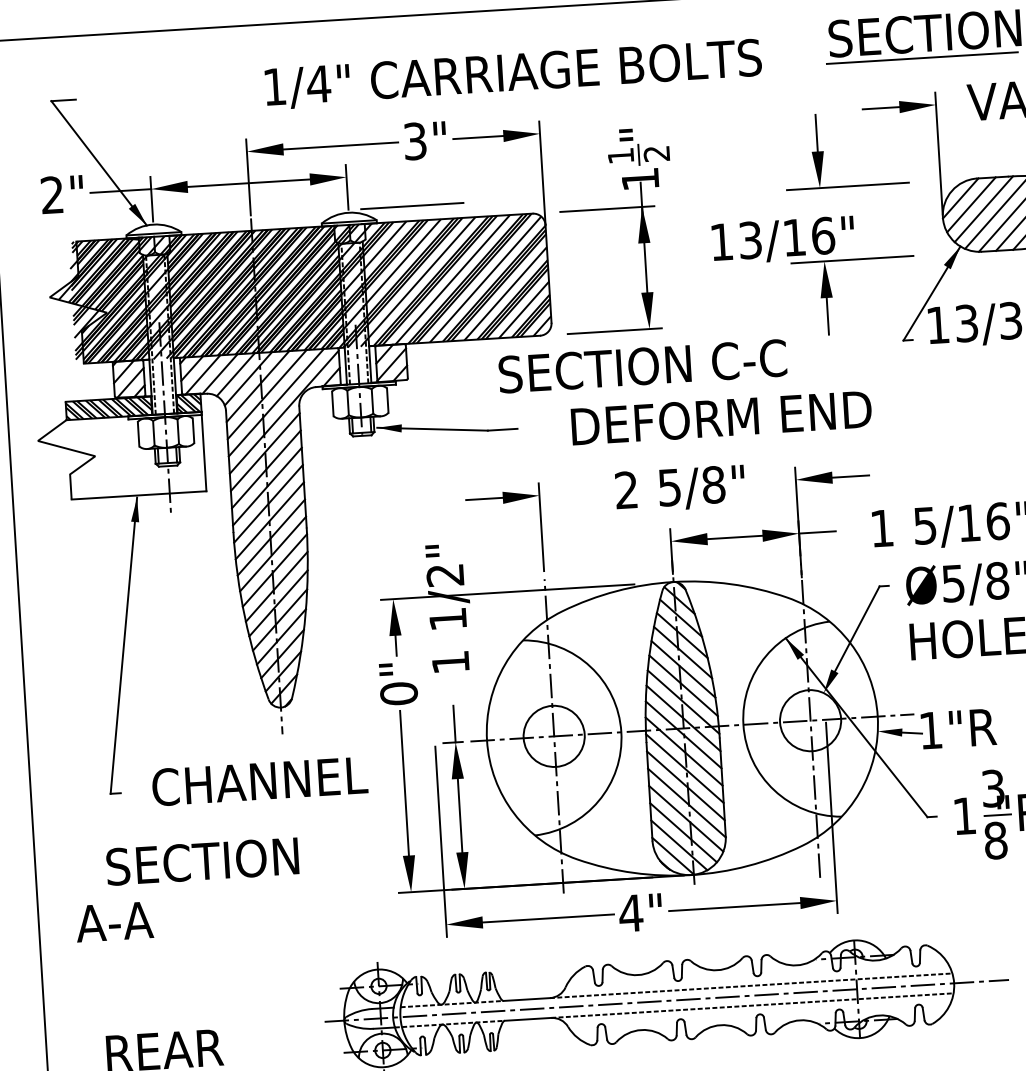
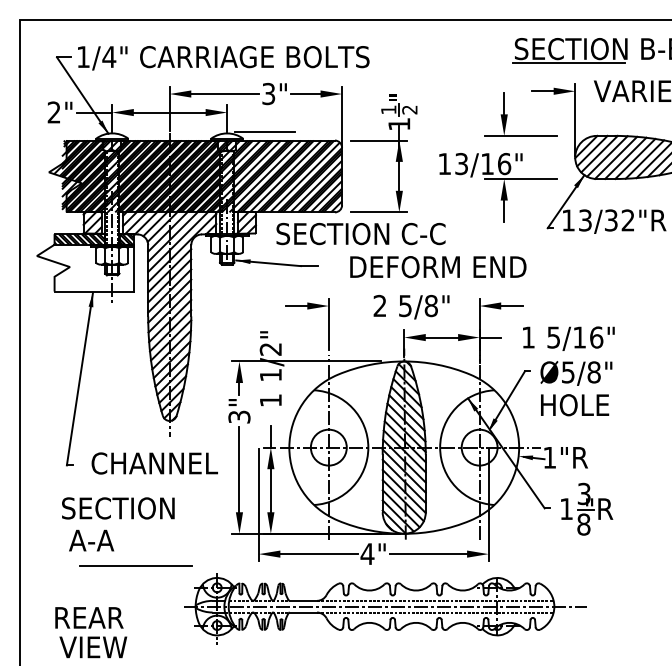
text: (513, 74) -> (223, 58), moved
text: (641, 365) -> (360, 233), moved
text: (399, 692) -> (239, 416), 0" -> 3"
text: (114, 921) -> (91, 540), moved
line: (239, 956) -> (136, 565), added

